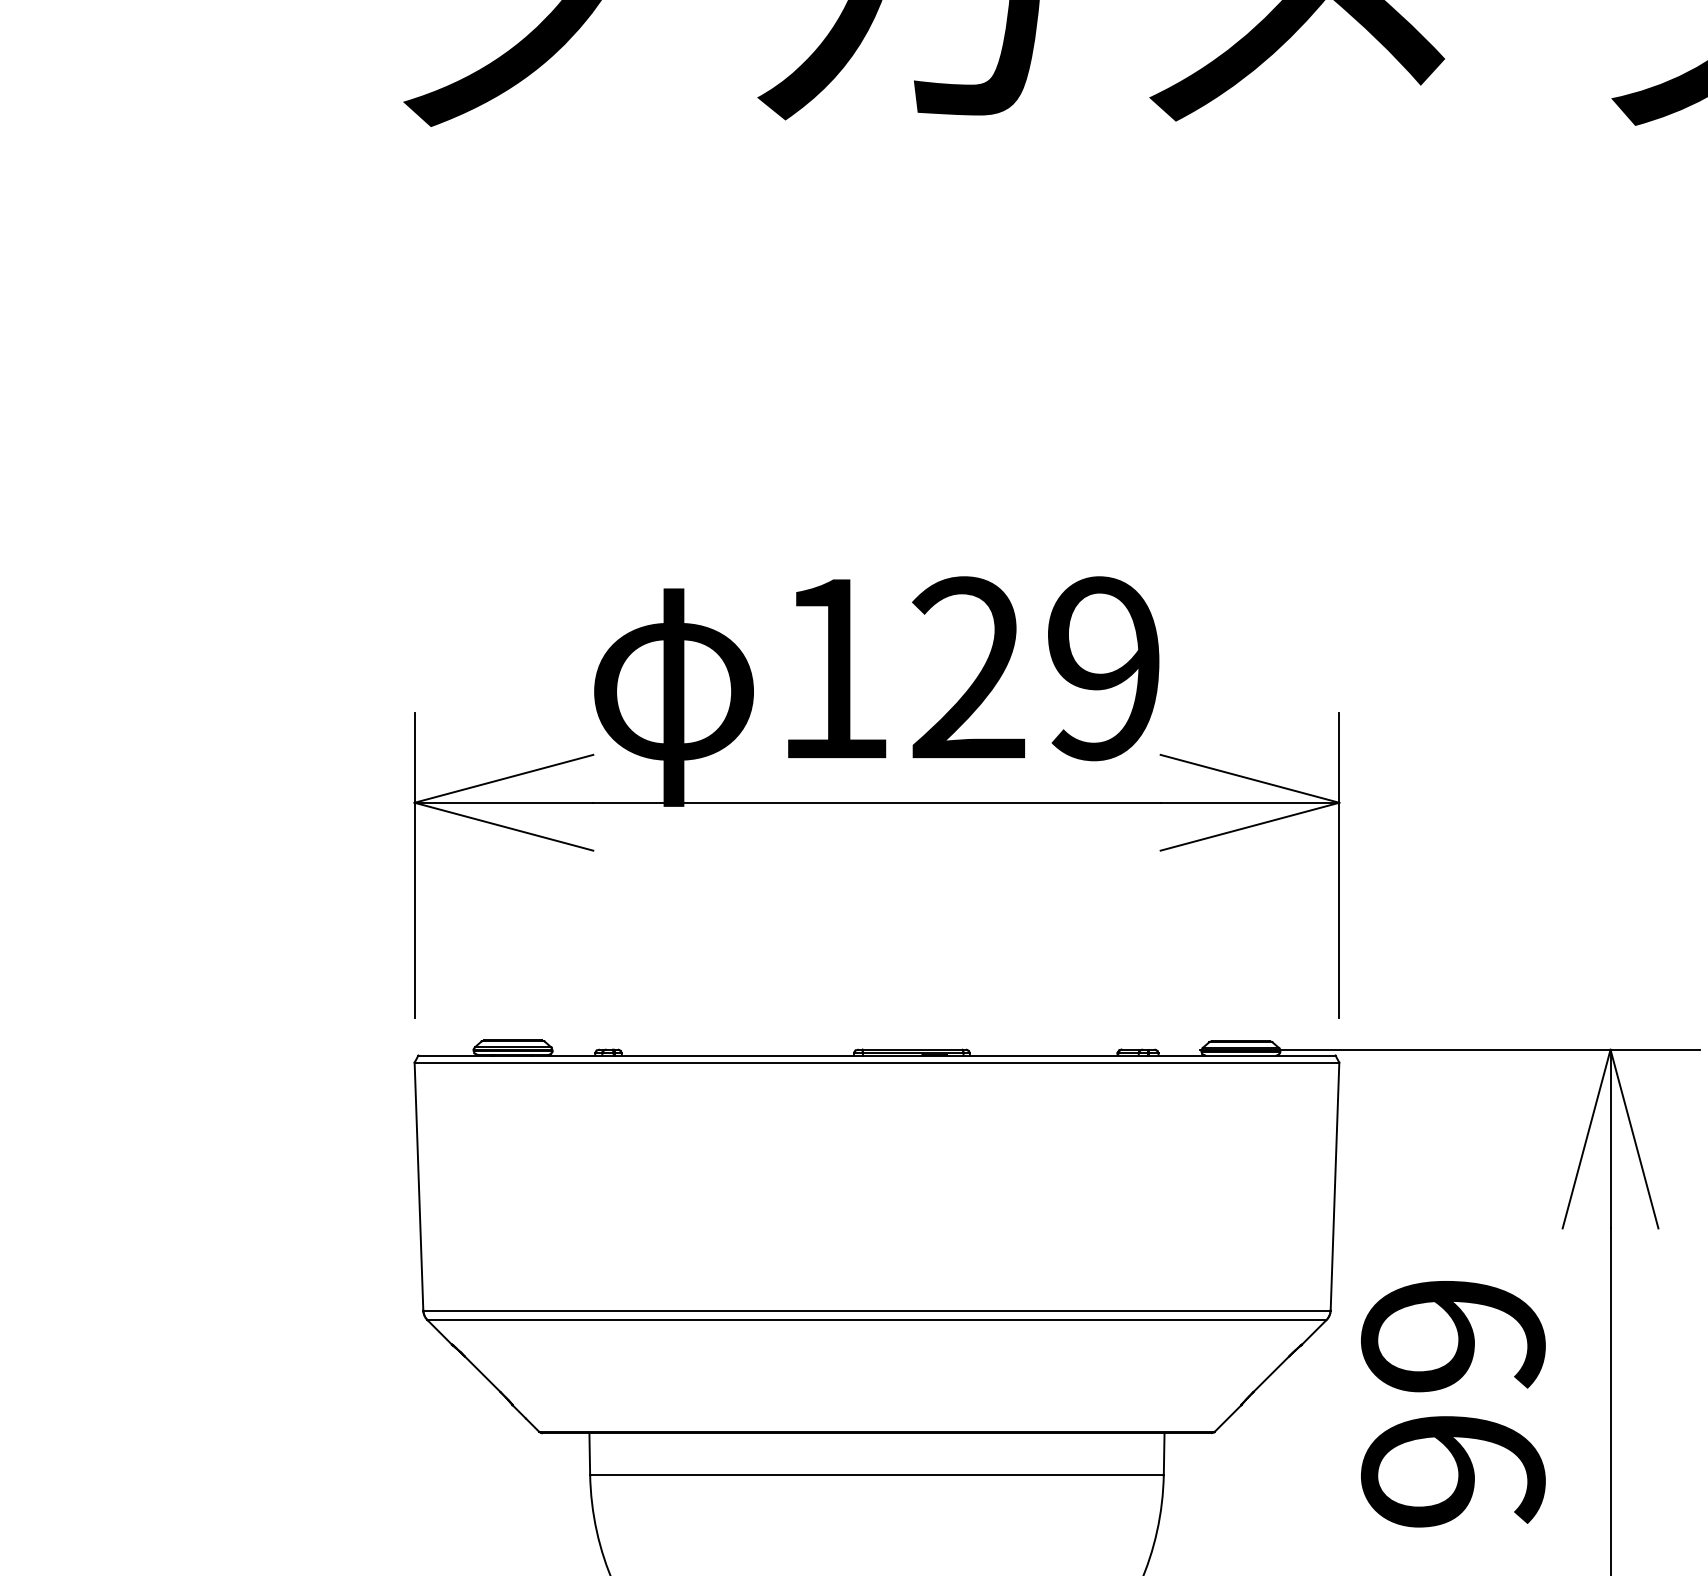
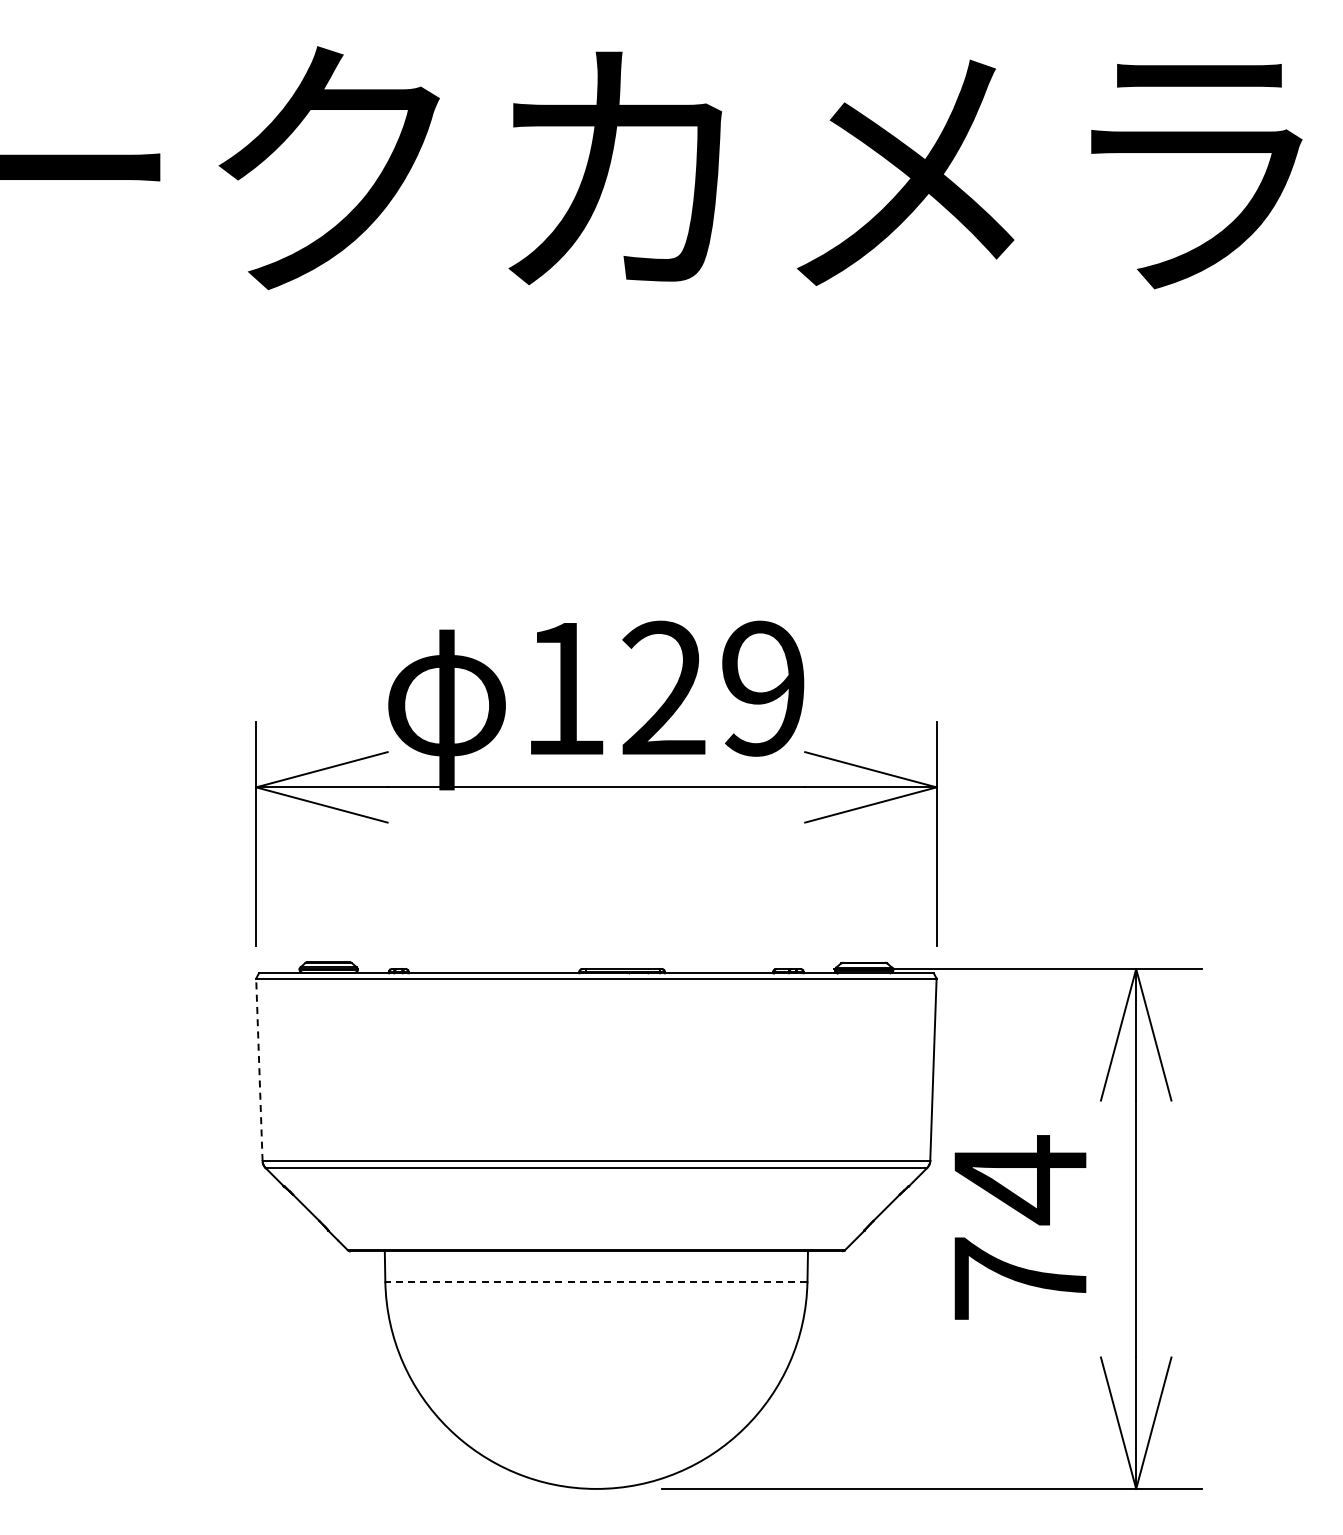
line: (419, 1186) -> (259, 1069), solid -> dashed
text: (1453, 1400) -> (1020, 1227), 99 -> 74
line: (875, 1475) -> (595, 1282), solid -> dashed

